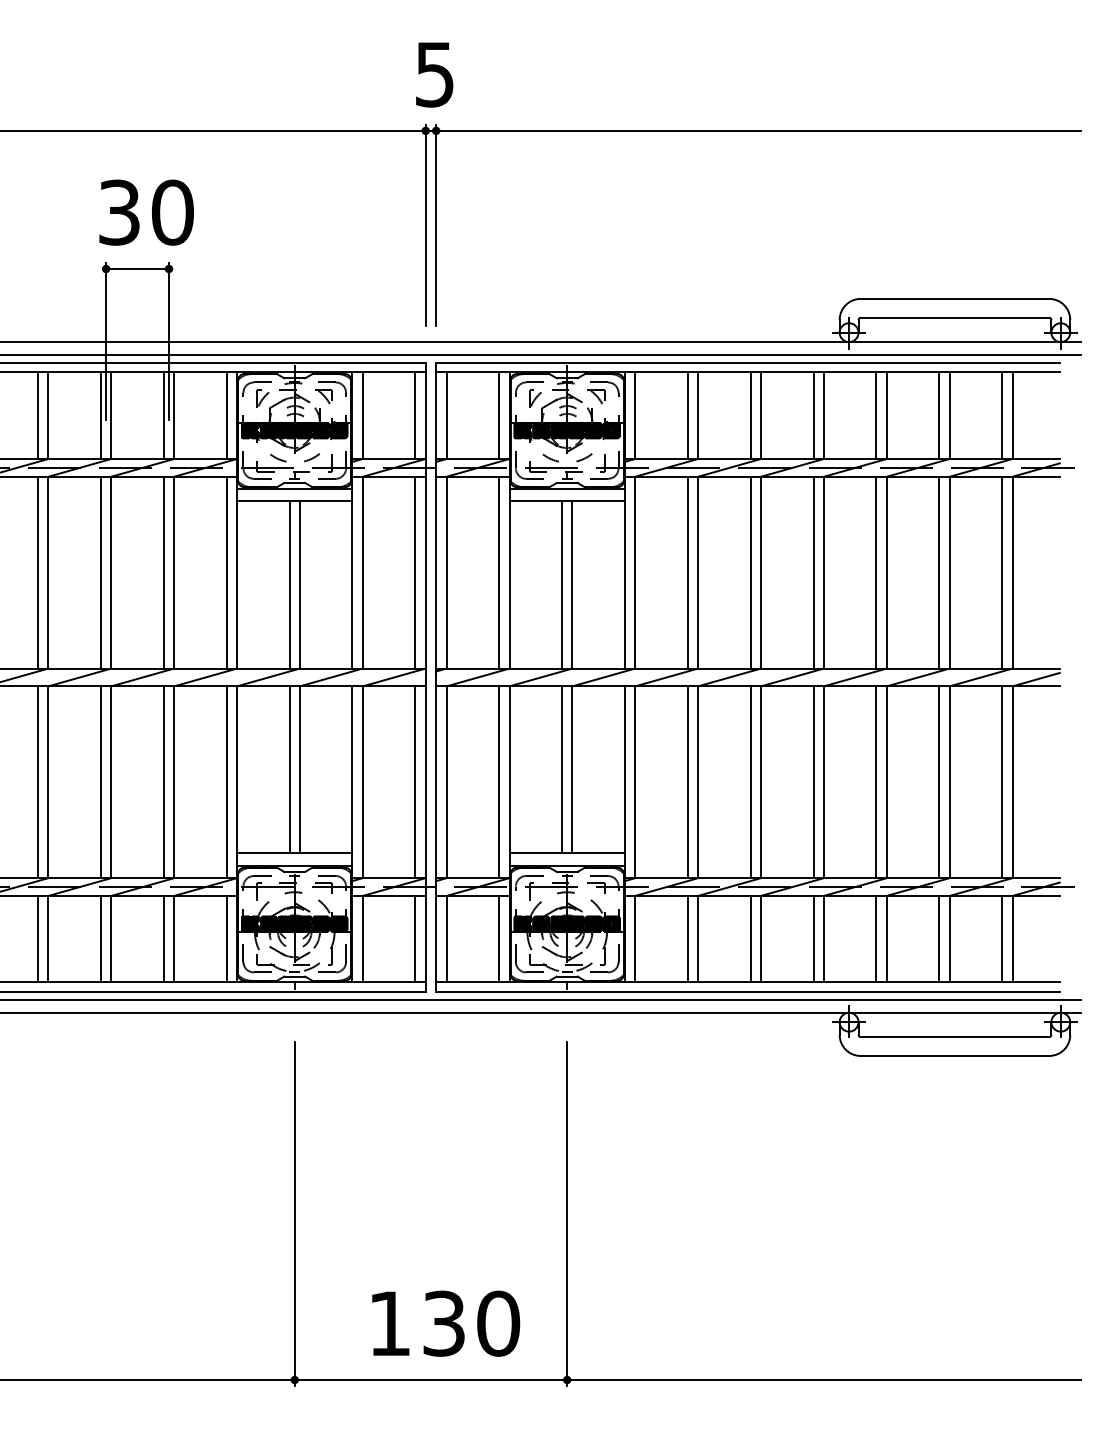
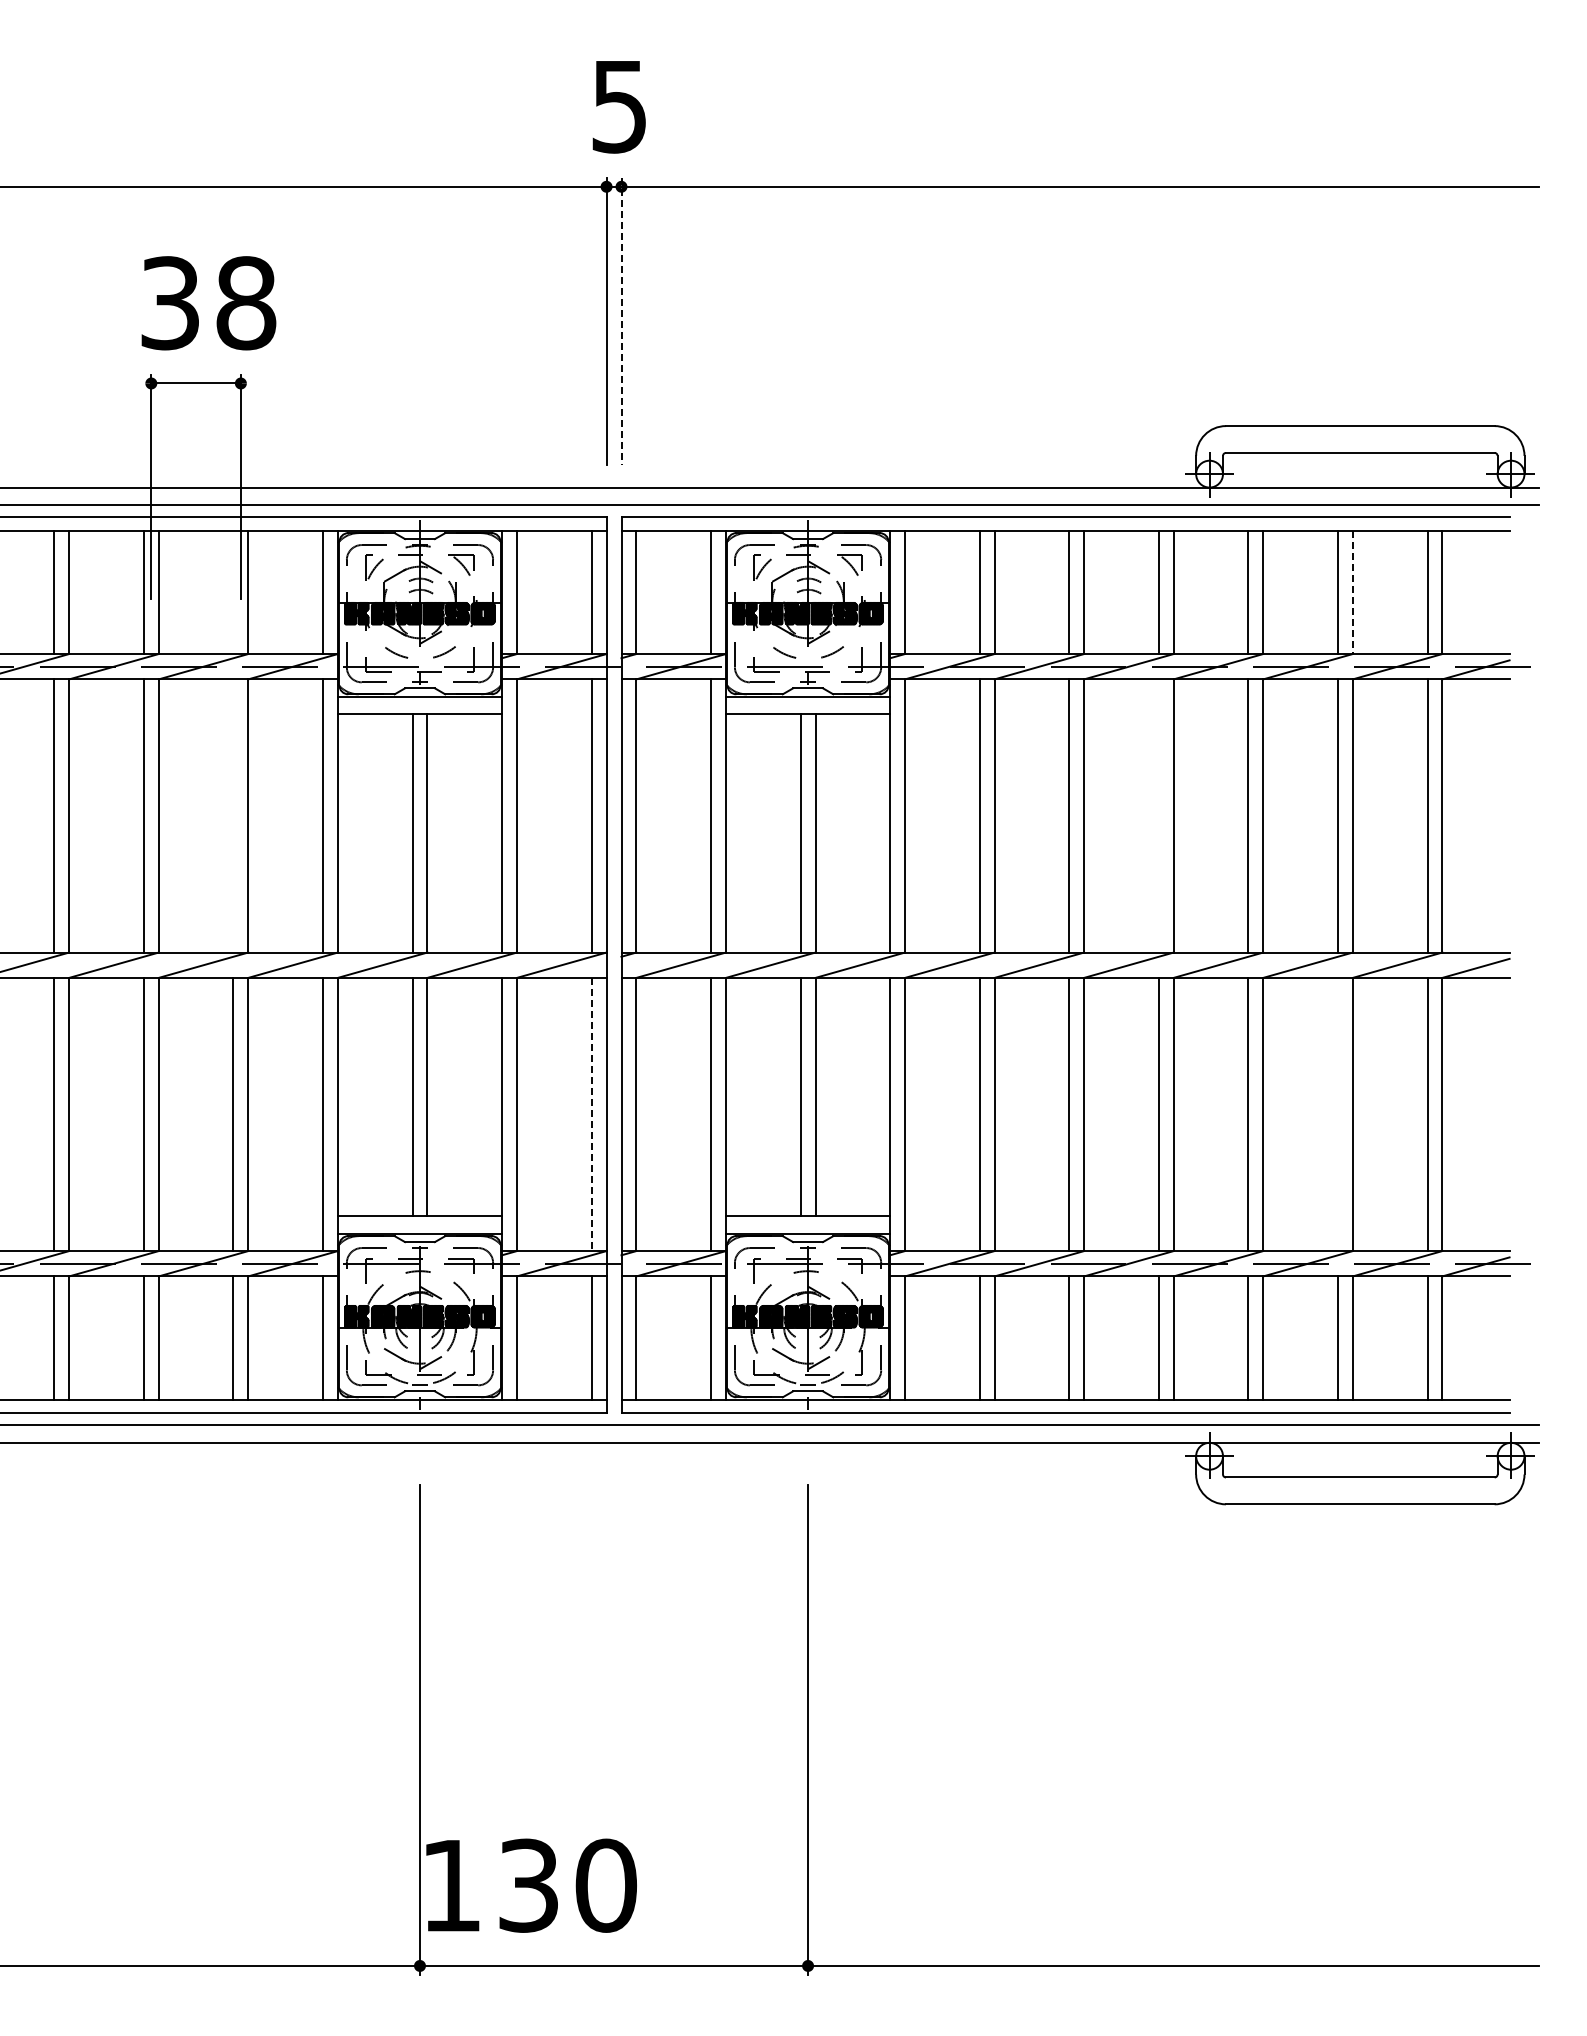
text: (172, 212) -> (246, 303), 30 -> 38
line: (436, 225) -> (621, 321), solid -> dashed
line: (163, 415) -> (233, 592), removed
line: (949, 415) -> (1352, 592), solid -> dashed
line: (163, 572) -> (233, 815), removed
line: (813, 572) -> (1158, 815), removed
line: (415, 782) -> (591, 1114), solid -> dashed
line: (938, 782) -> (1337, 1114), removed
text: (446, 1323) -> (531, 1885), moved

